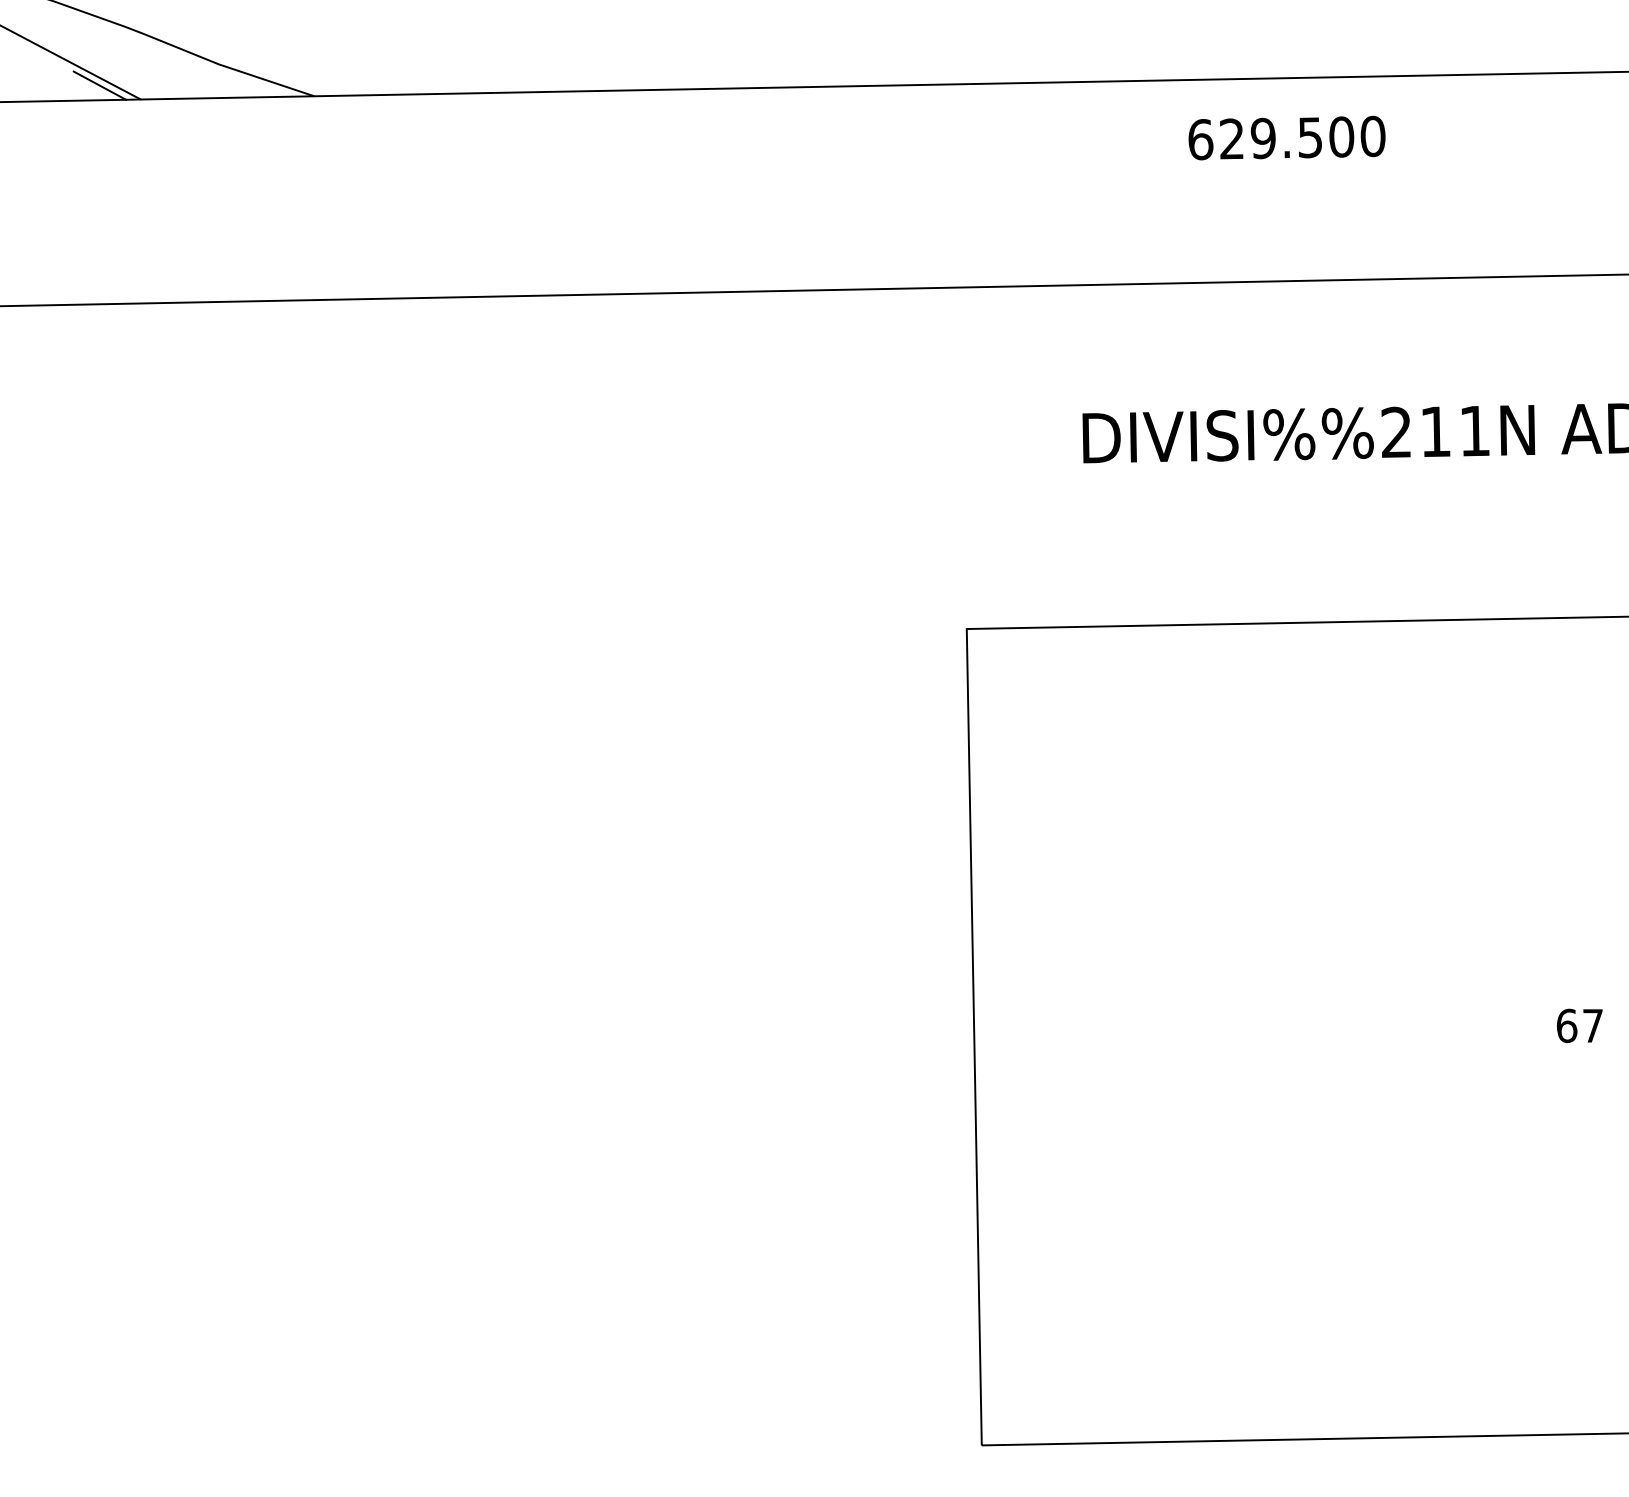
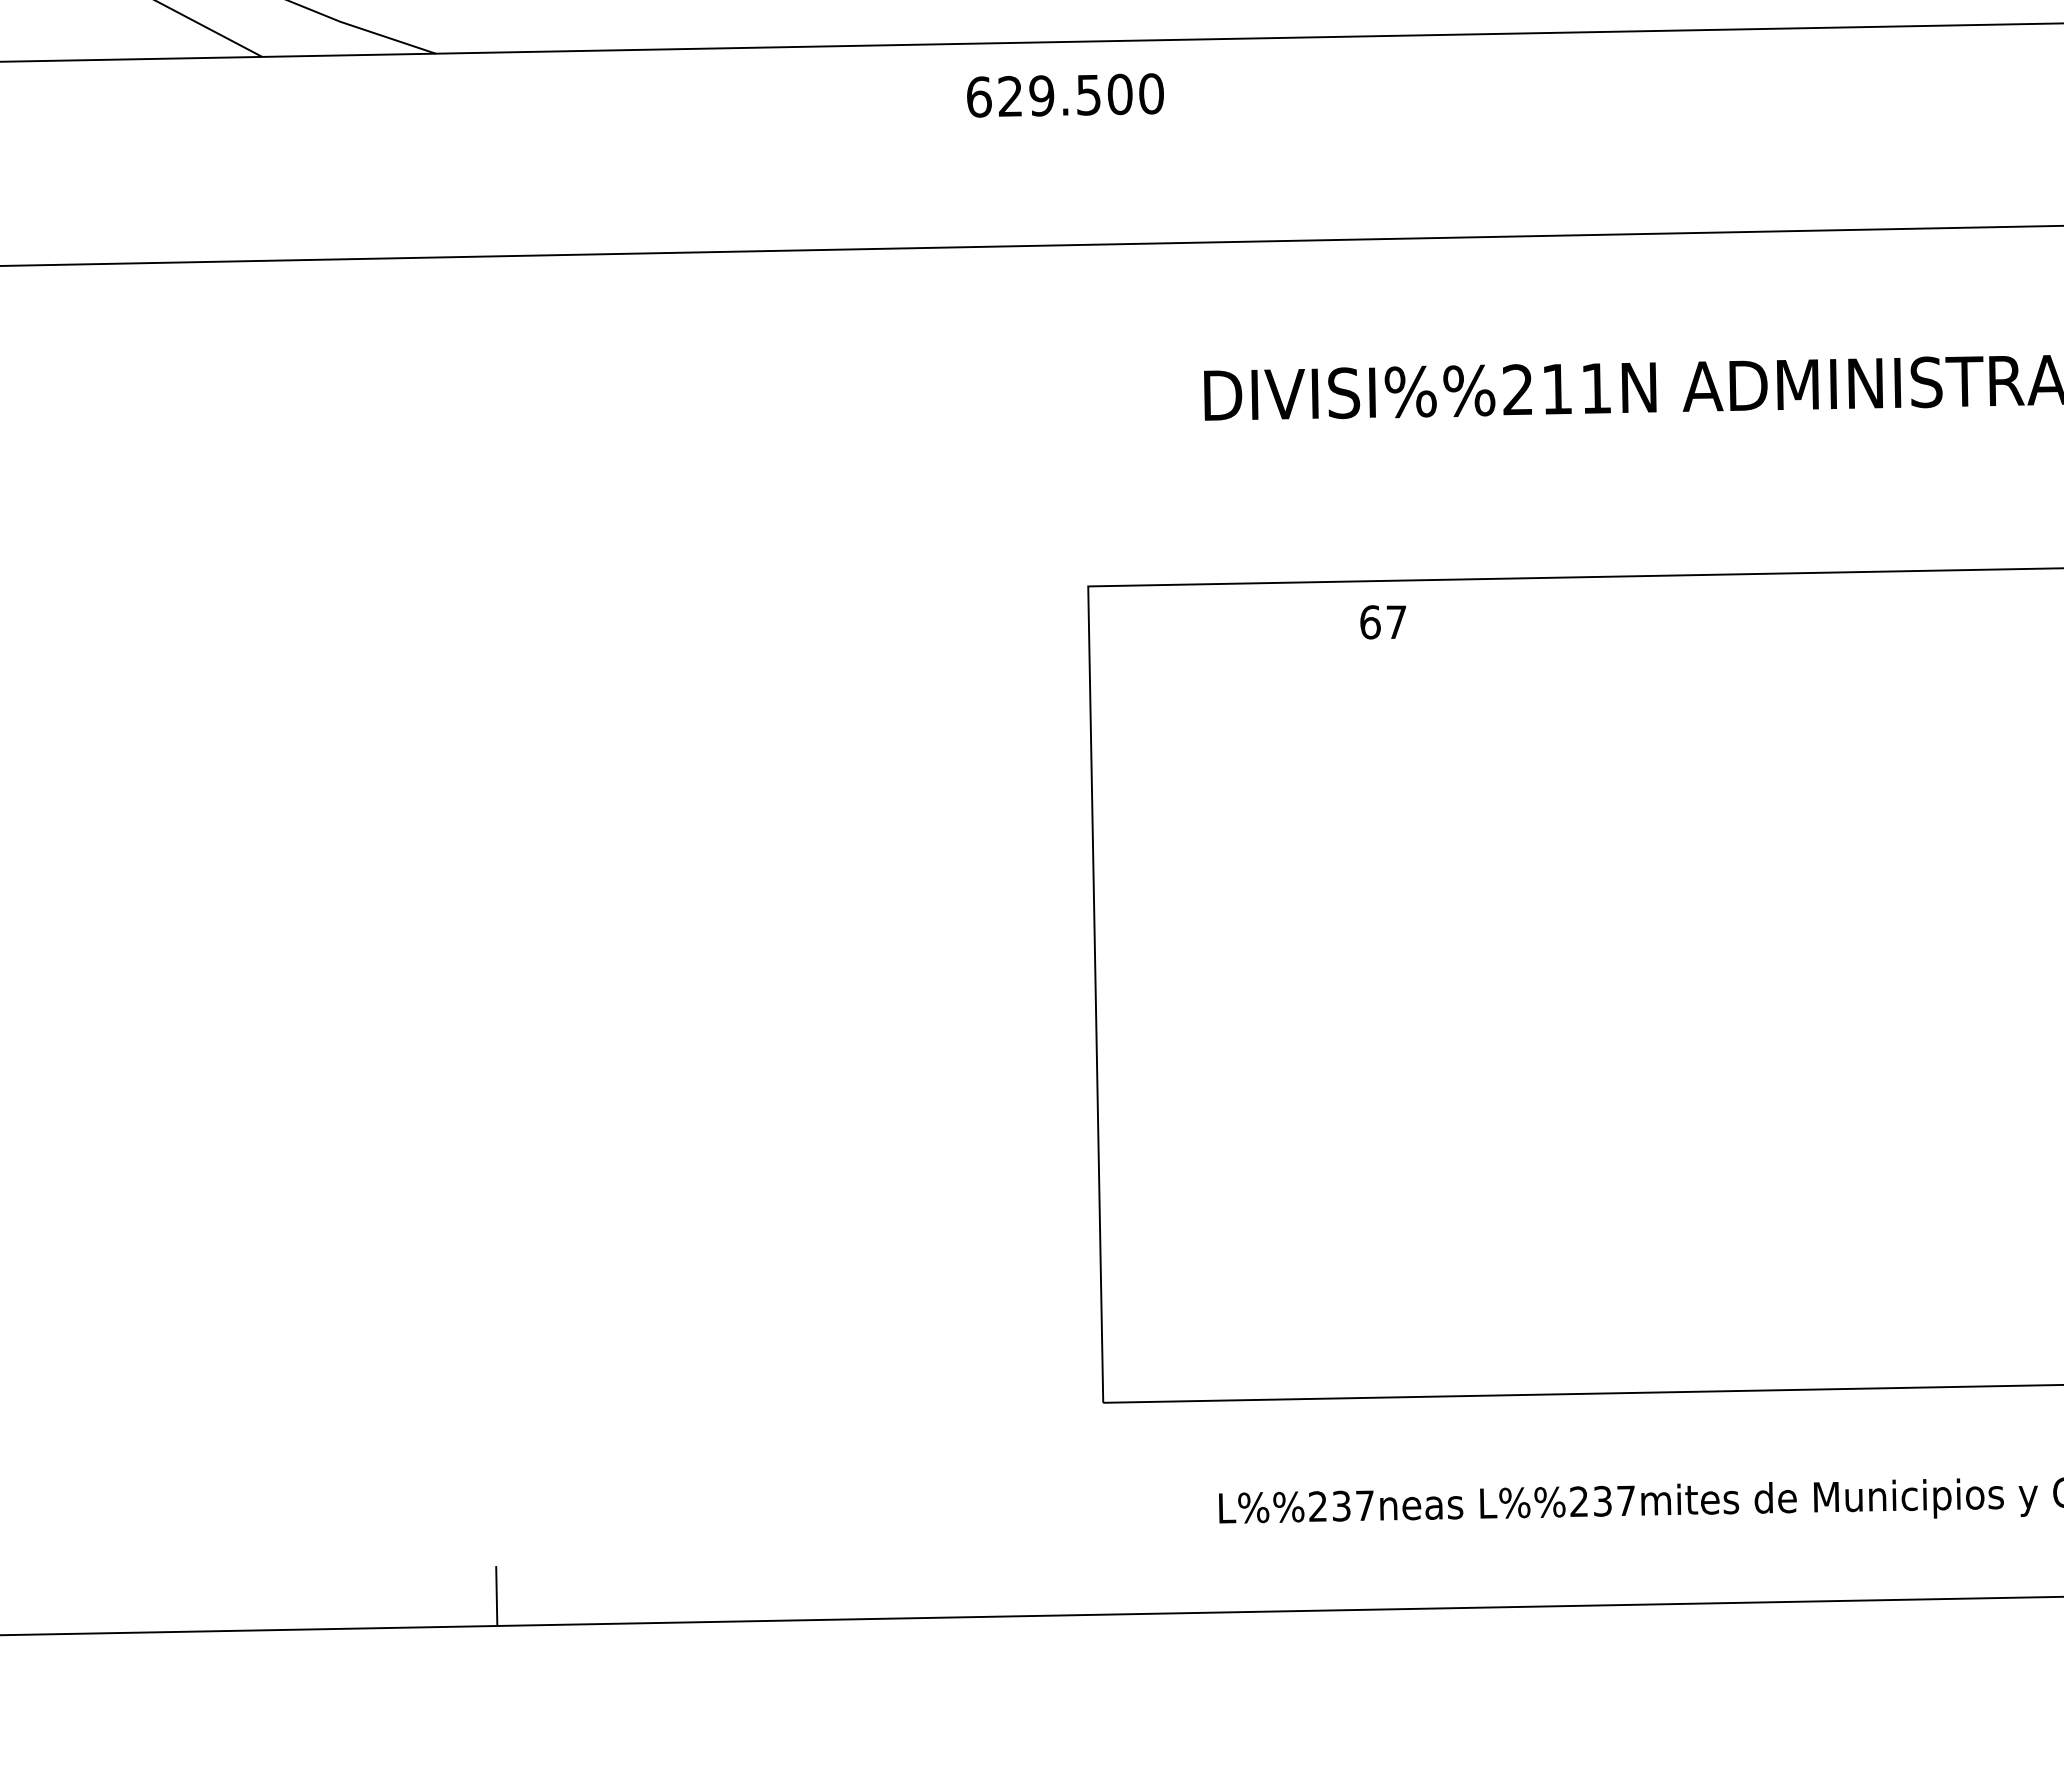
line: (100, 85) -> (221, 42), removed
text: (1287, 138) -> (1065, 95), moved
text: (1579, 1026) -> (1382, 622), moved

